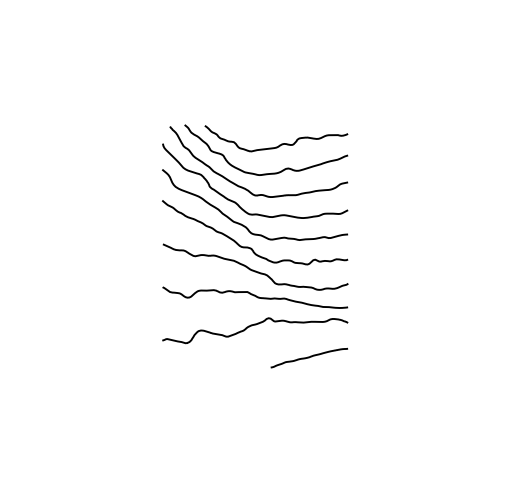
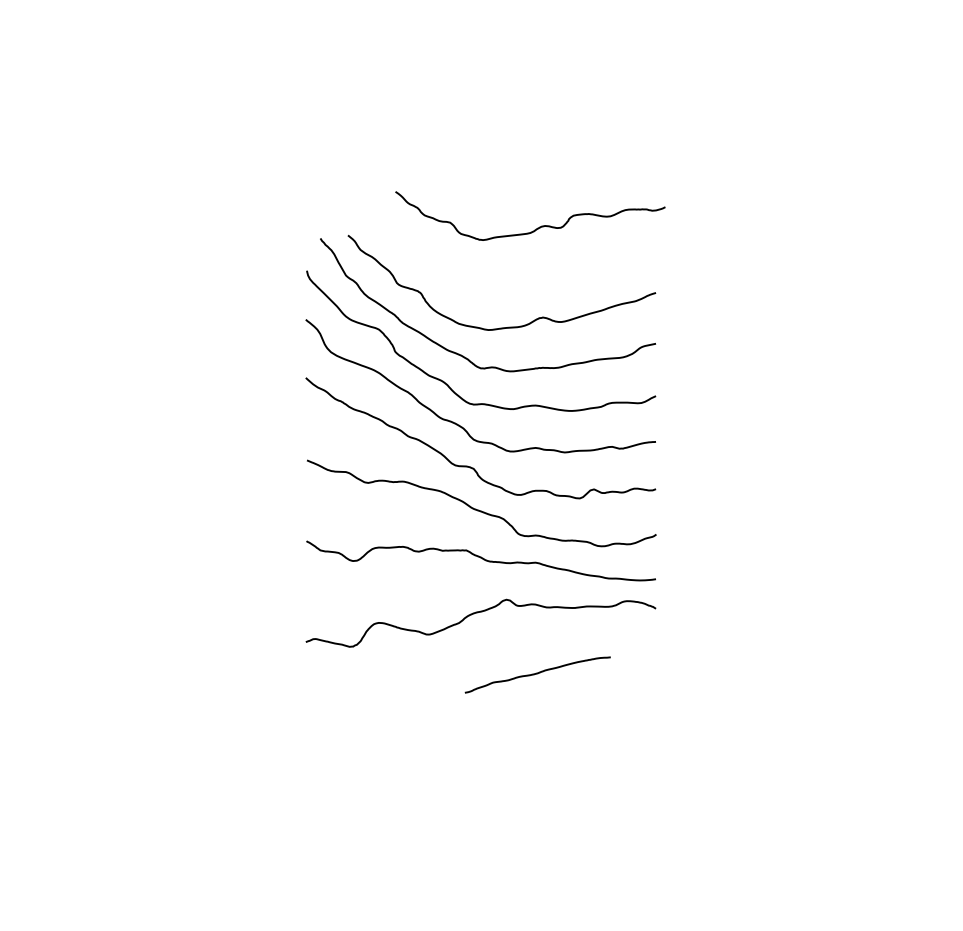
curve: (279, 144) -> (536, 227), moved
curve: (309, 357) -> (538, 673), moved

